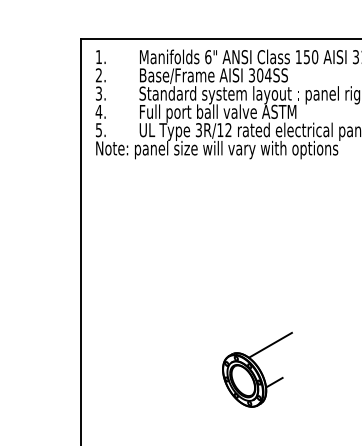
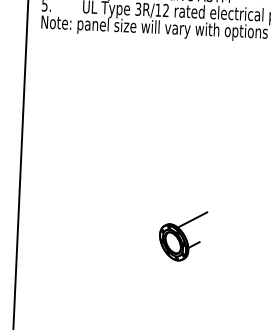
part: (257, 369) -> (182, 235), size x0.71

